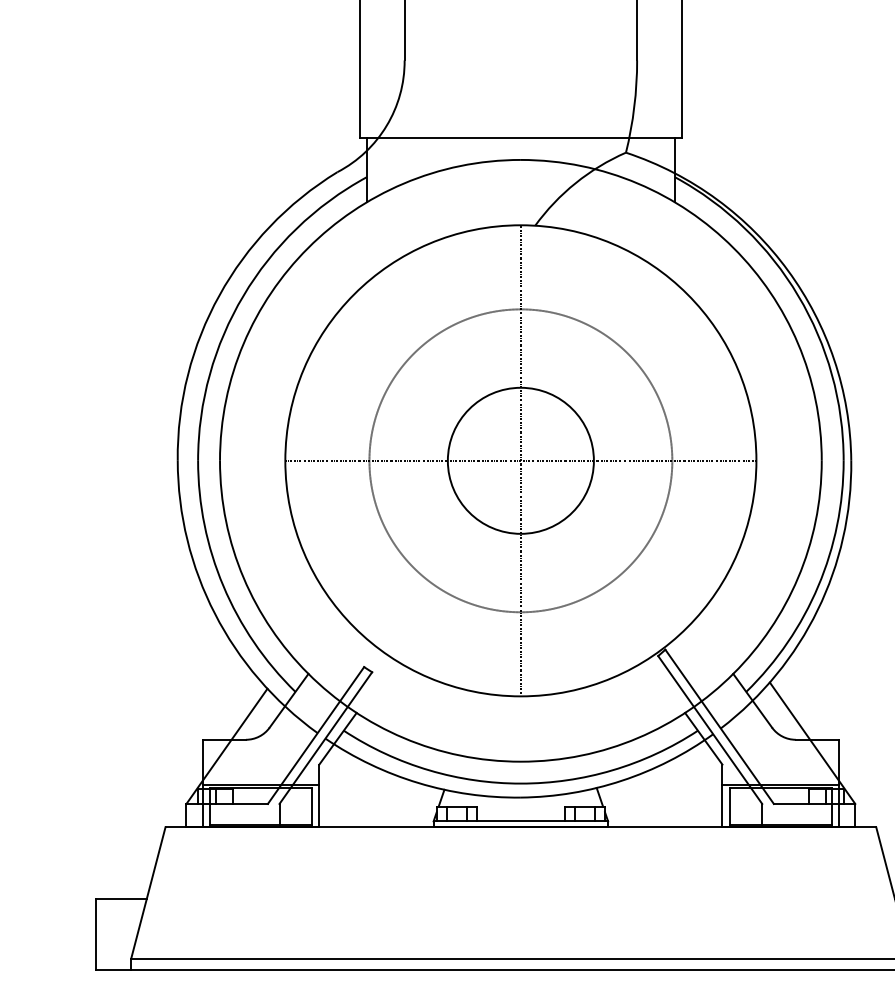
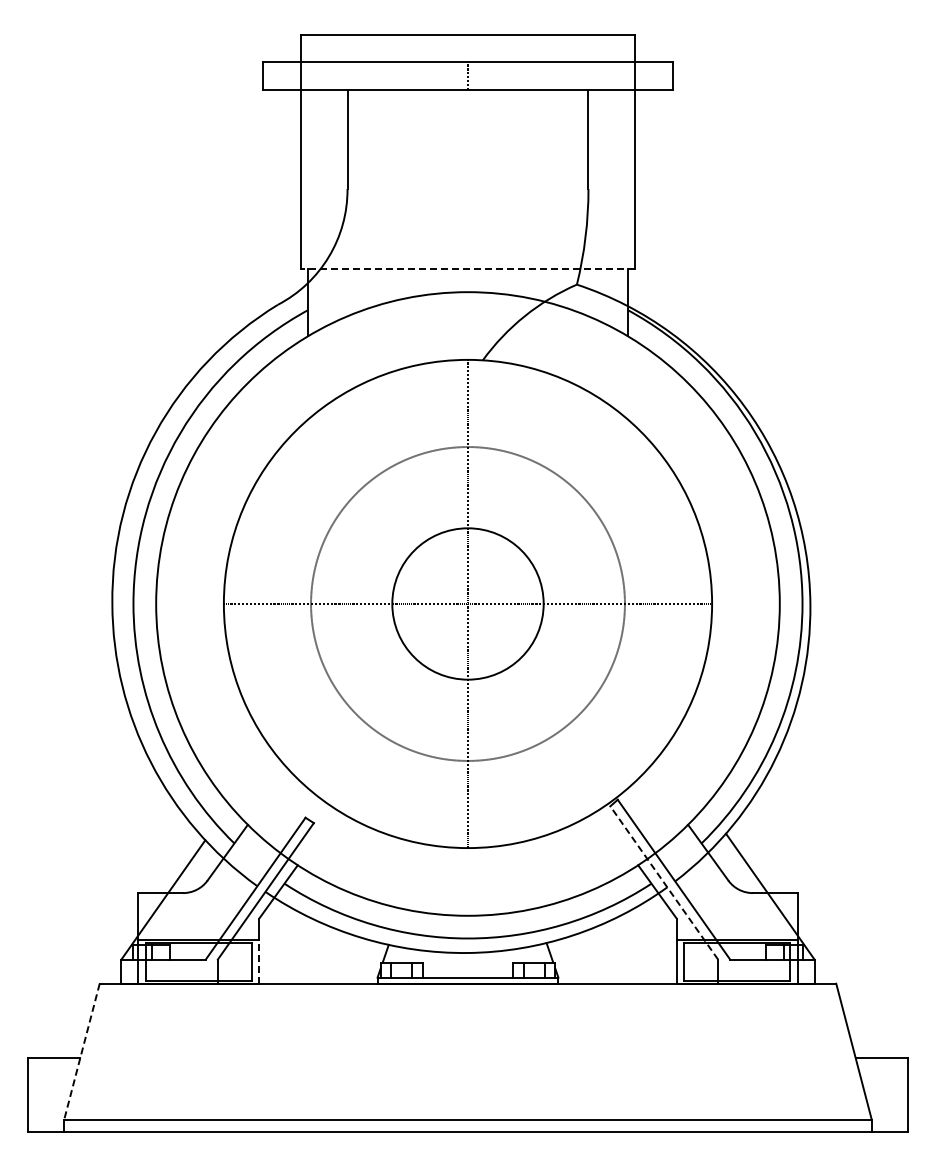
line: (520, 138) -> (467, 269), solid -> dashed
line: (710, 729) -> (664, 882), solid -> dashed
line: (319, 806) -> (259, 962), solid -> dashed
line: (147, 893) -> (81, 1052), solid -> dashed

